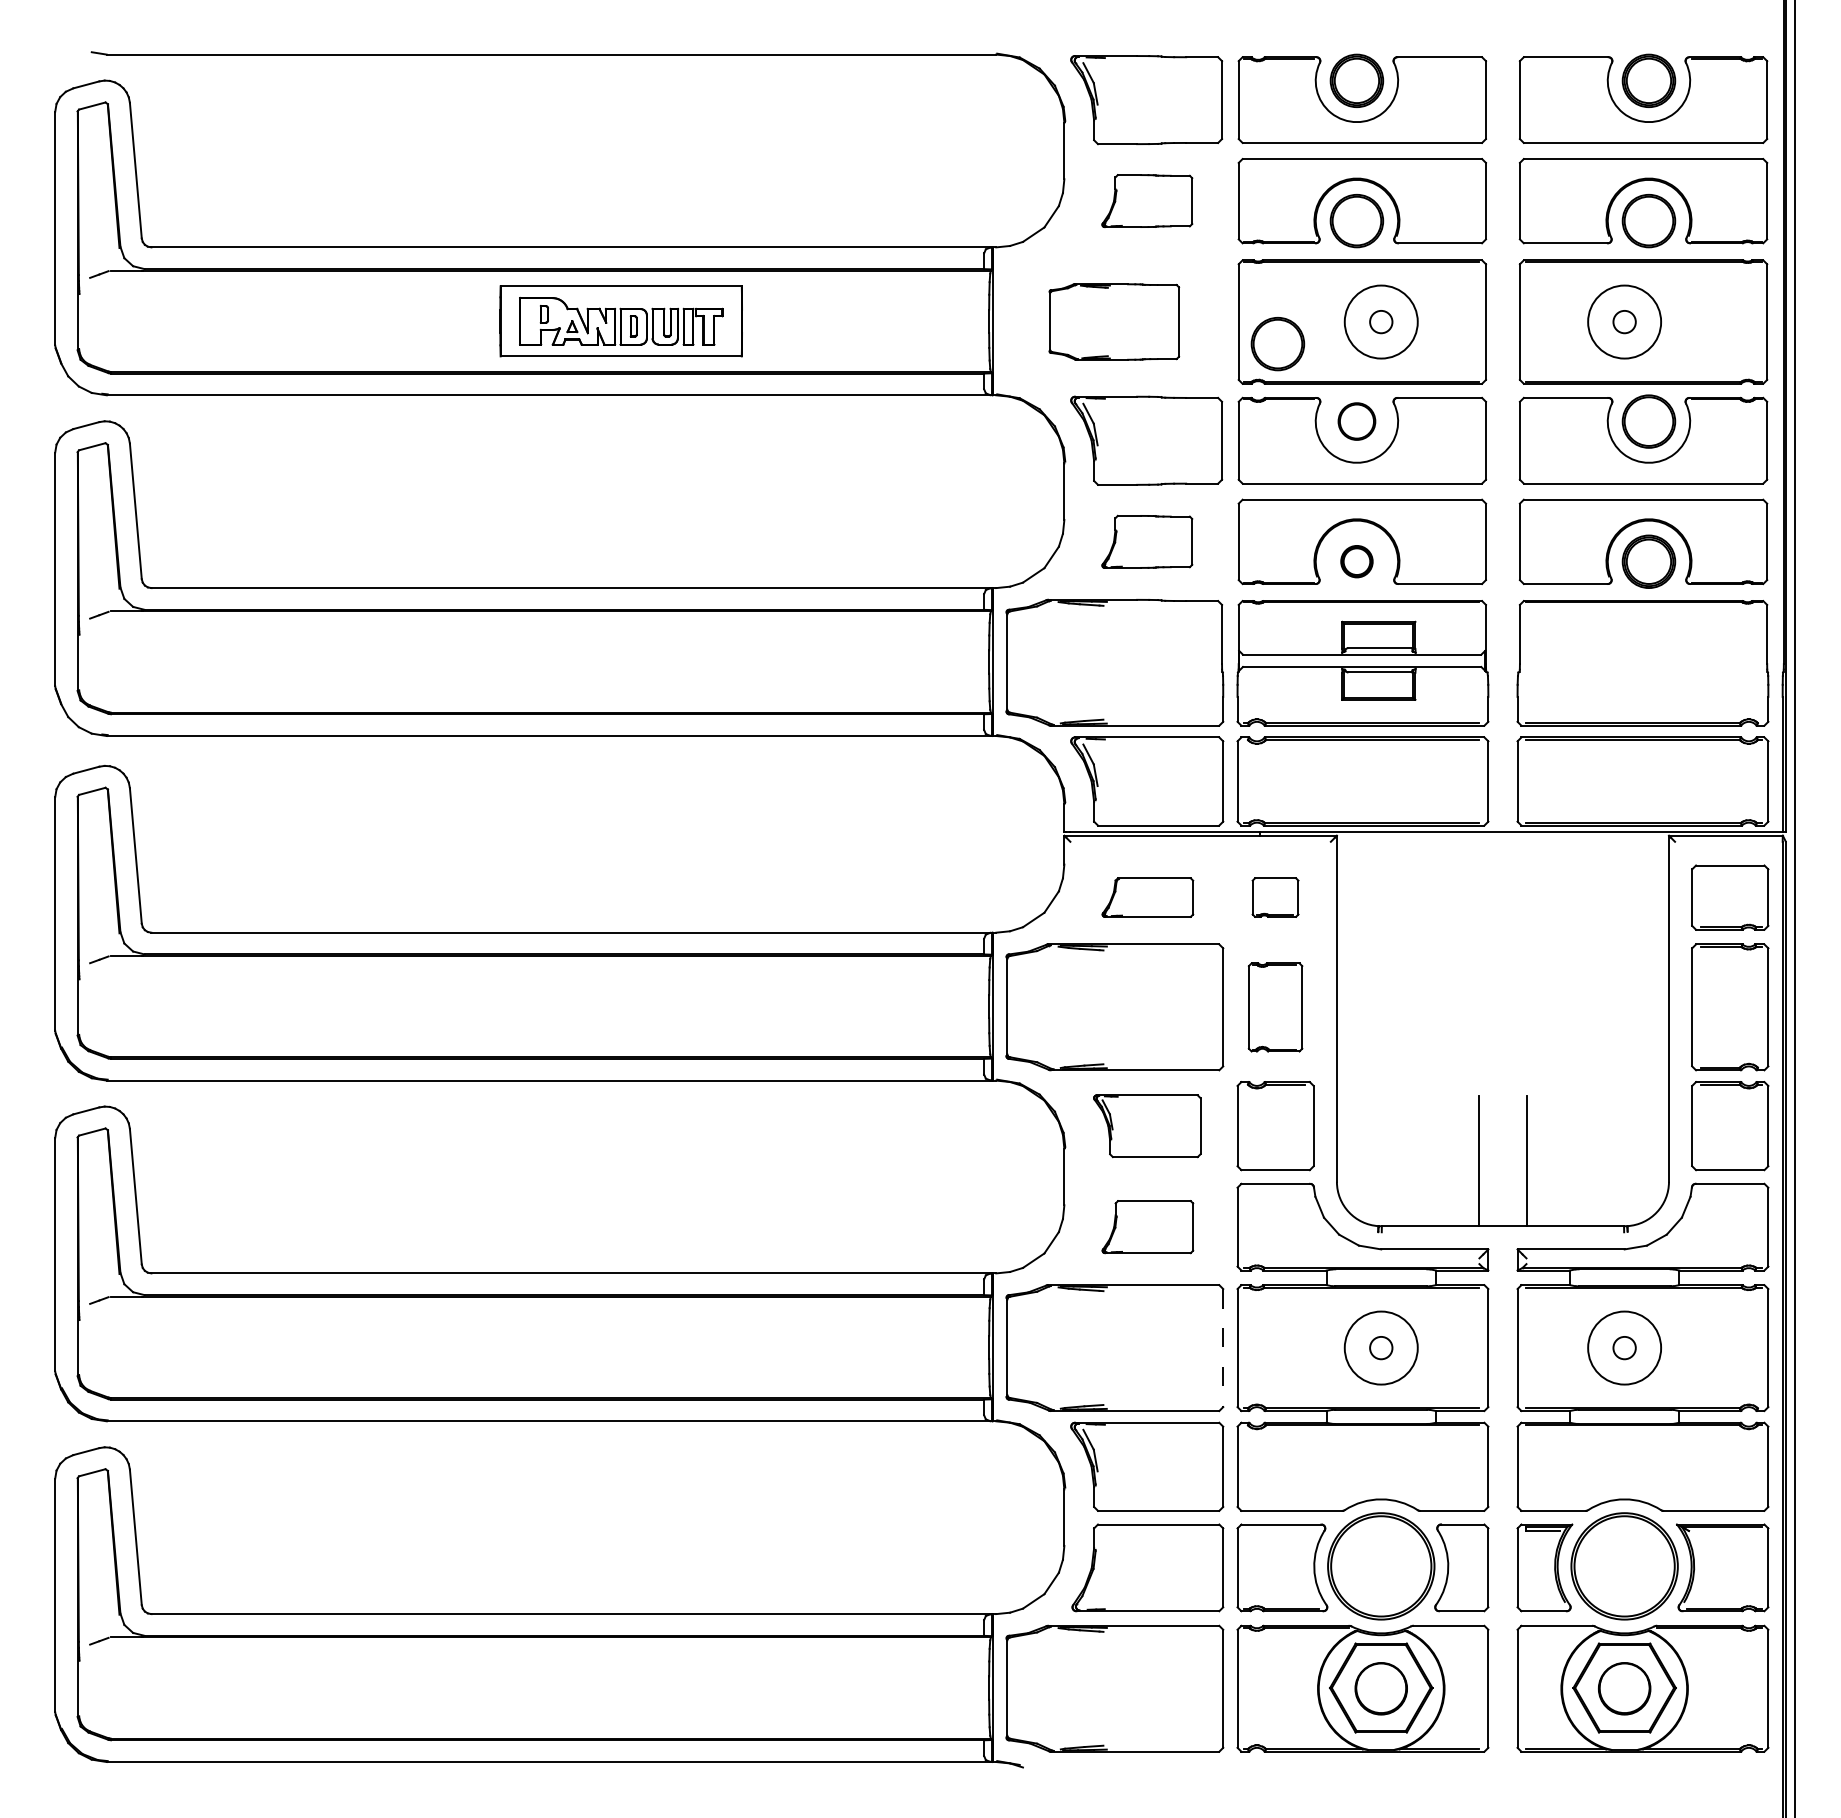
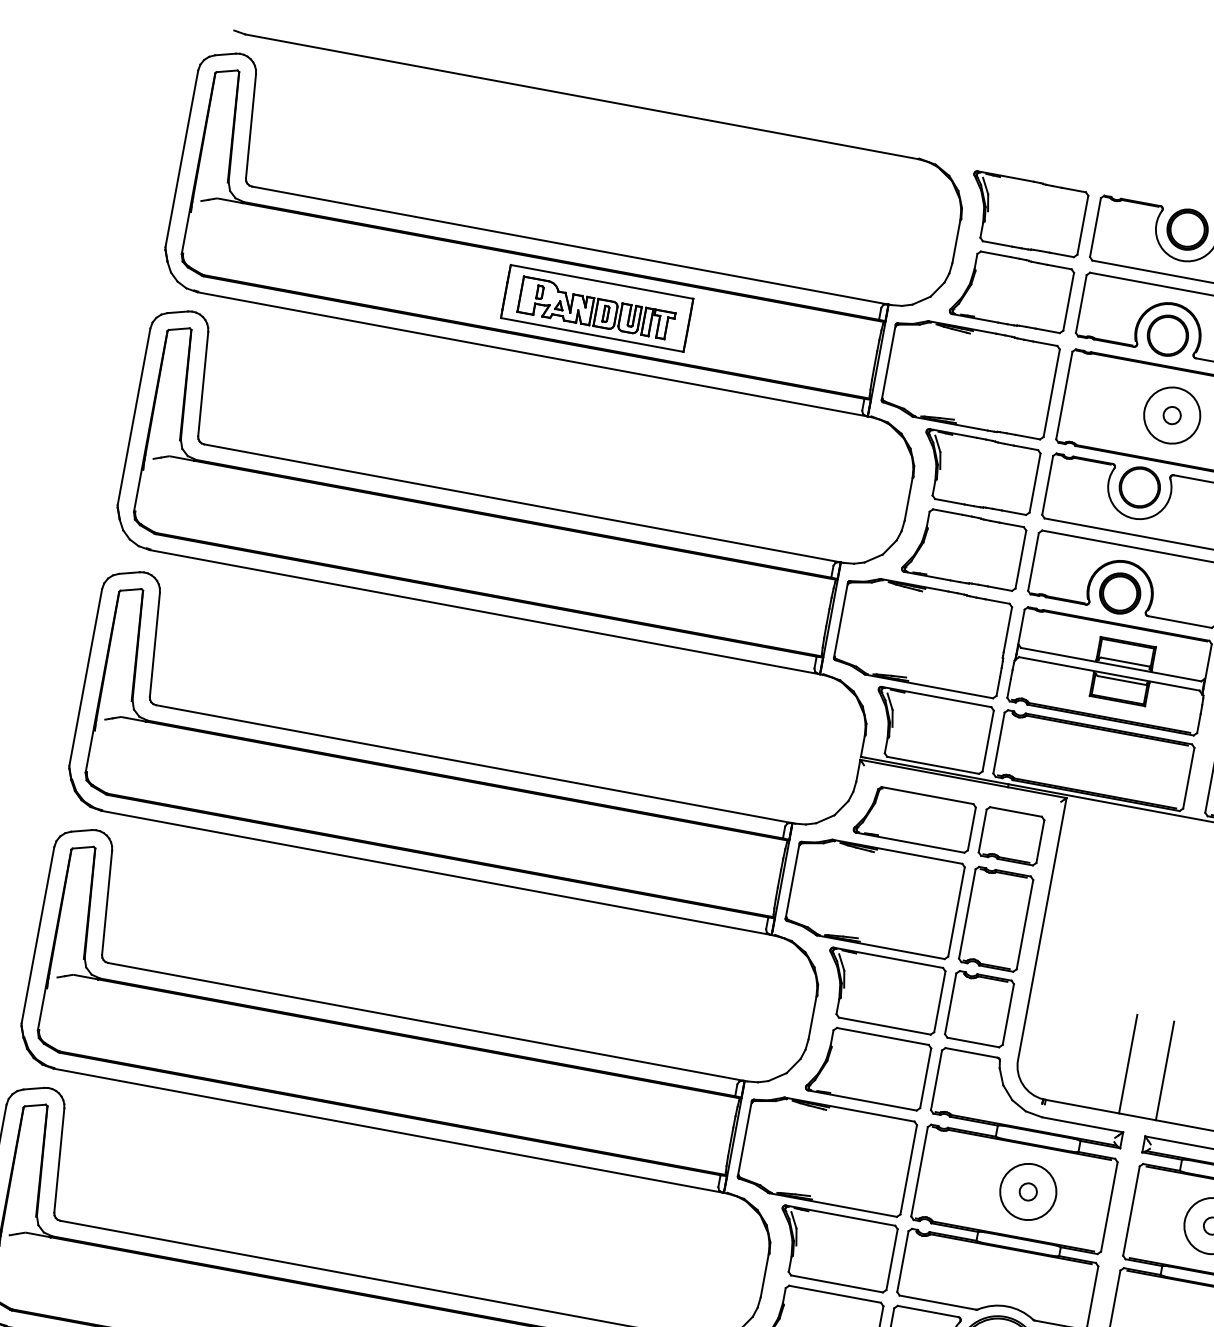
part: (1147, 200) -> (1012, 290), size x1.67
part: (1114, 321) -> (970, 377), size x1.67
part: (1277, 344) -> (1090, 417), removed
part: (1356, 421) -> (1139, 487), size x1.43
part: (1147, 541) -> (964, 548), size x1.67
part: (1356, 561) -> (1119, 593), size x1.67
part: (1147, 897) -> (914, 818), size x1.67
part: (1275, 897) -> (1011, 836), size x1.67
part: (1275, 1007) -> (996, 919), size x1.43
part: (1147, 1126) -> (882, 991), size x1.43
part: (1147, 1226) -> (868, 1067), size x1.67
line: (1223, 1348) -> (908, 1170), dashed -> solid

